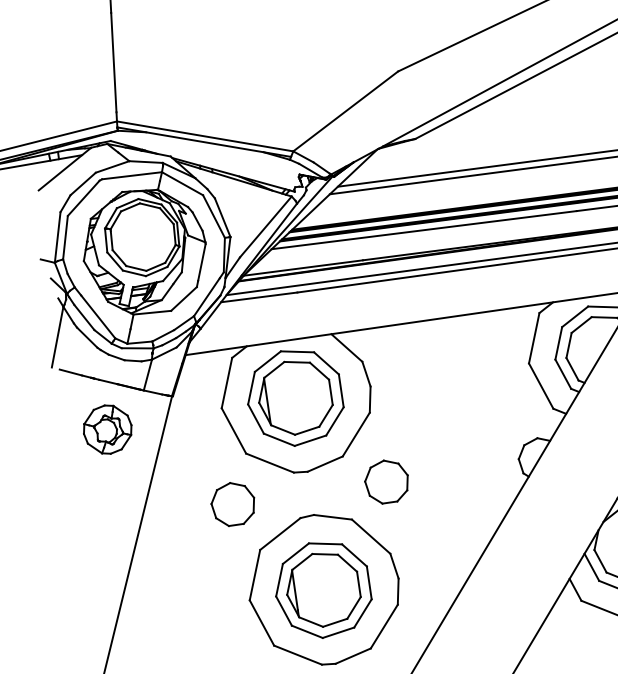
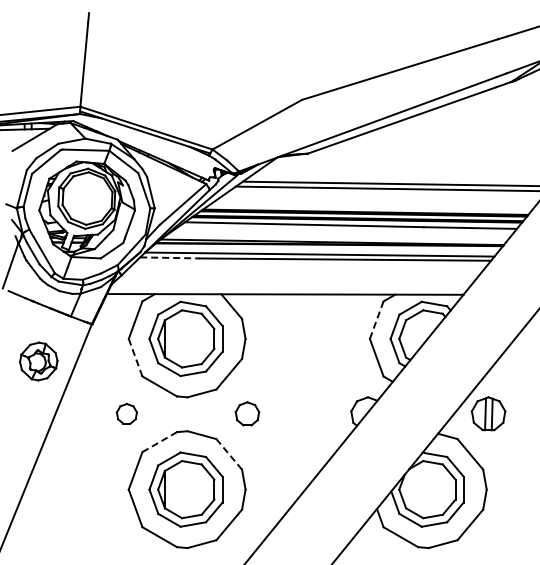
line: (259, 296) -> (170, 257), solid -> dashed
line: (533, 338) -> (376, 320), solid -> dashed
part: (107, 429) -> (38, 361), moved
line: (233, 430) -> (135, 357), solid -> dashed
part: (386, 481) -> (247, 413), size x0.7
part: (232, 503) -> (126, 413), size x0.6
line: (280, 534) -> (159, 442), solid -> dashed
line: (371, 536) -> (229, 454), solid -> dashed

